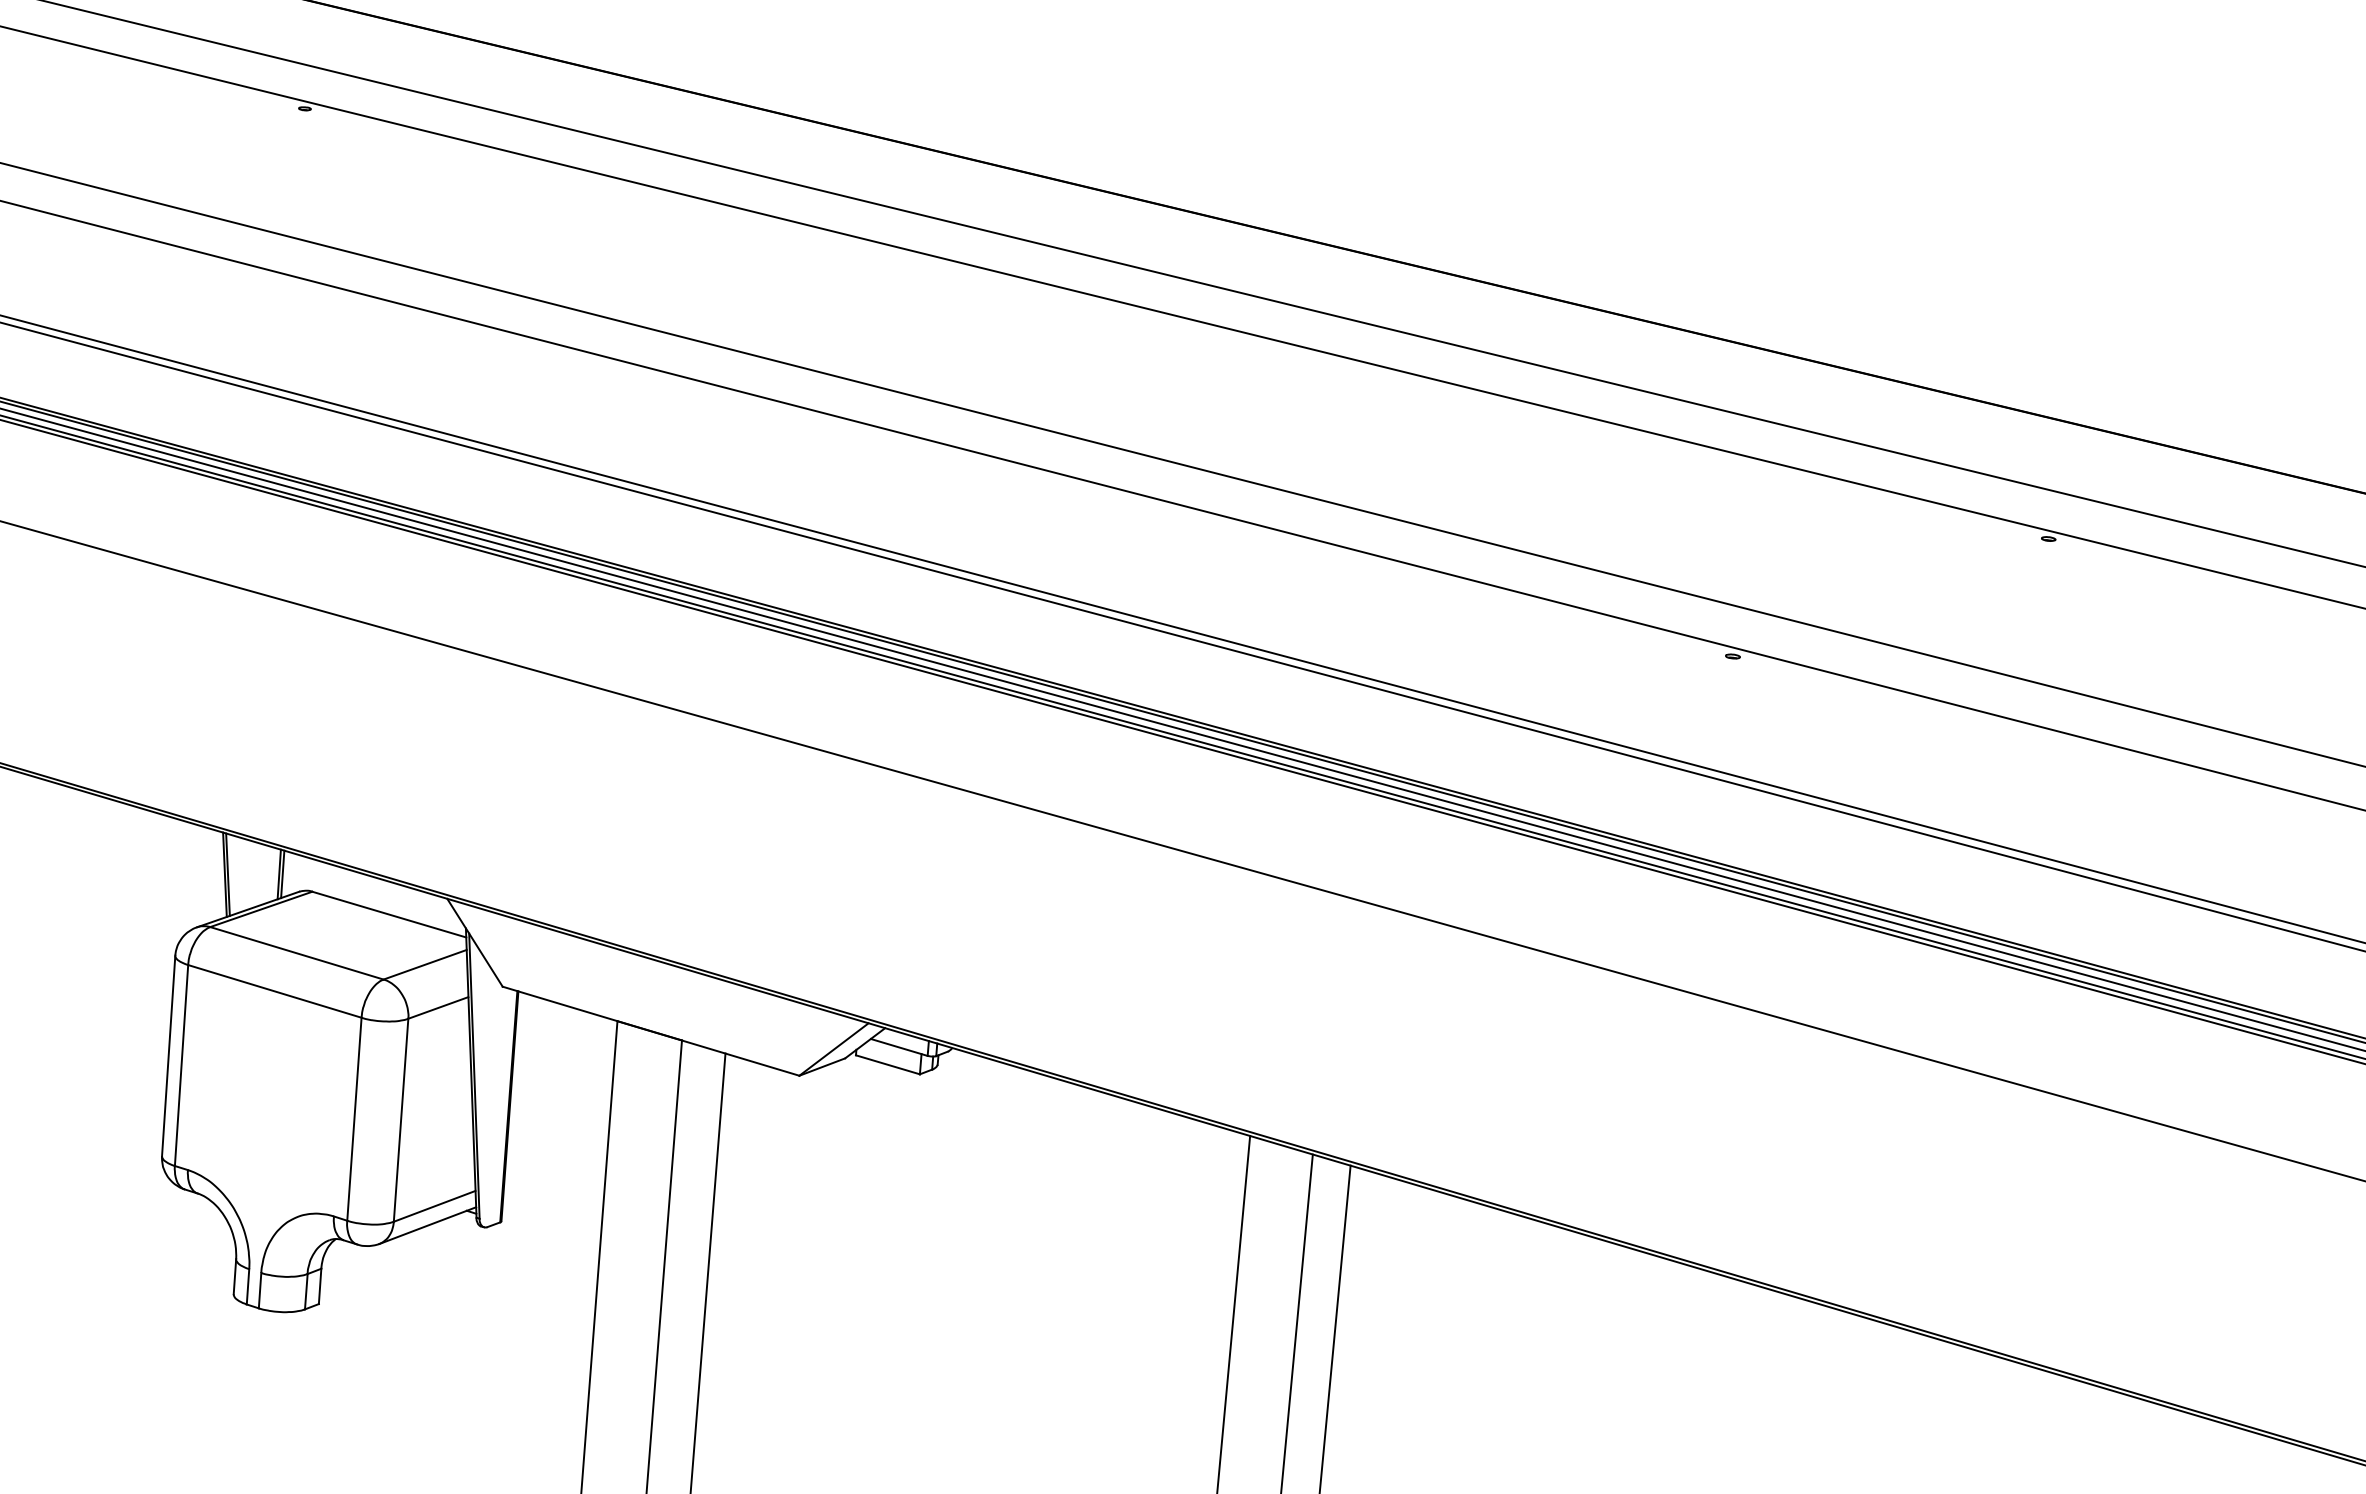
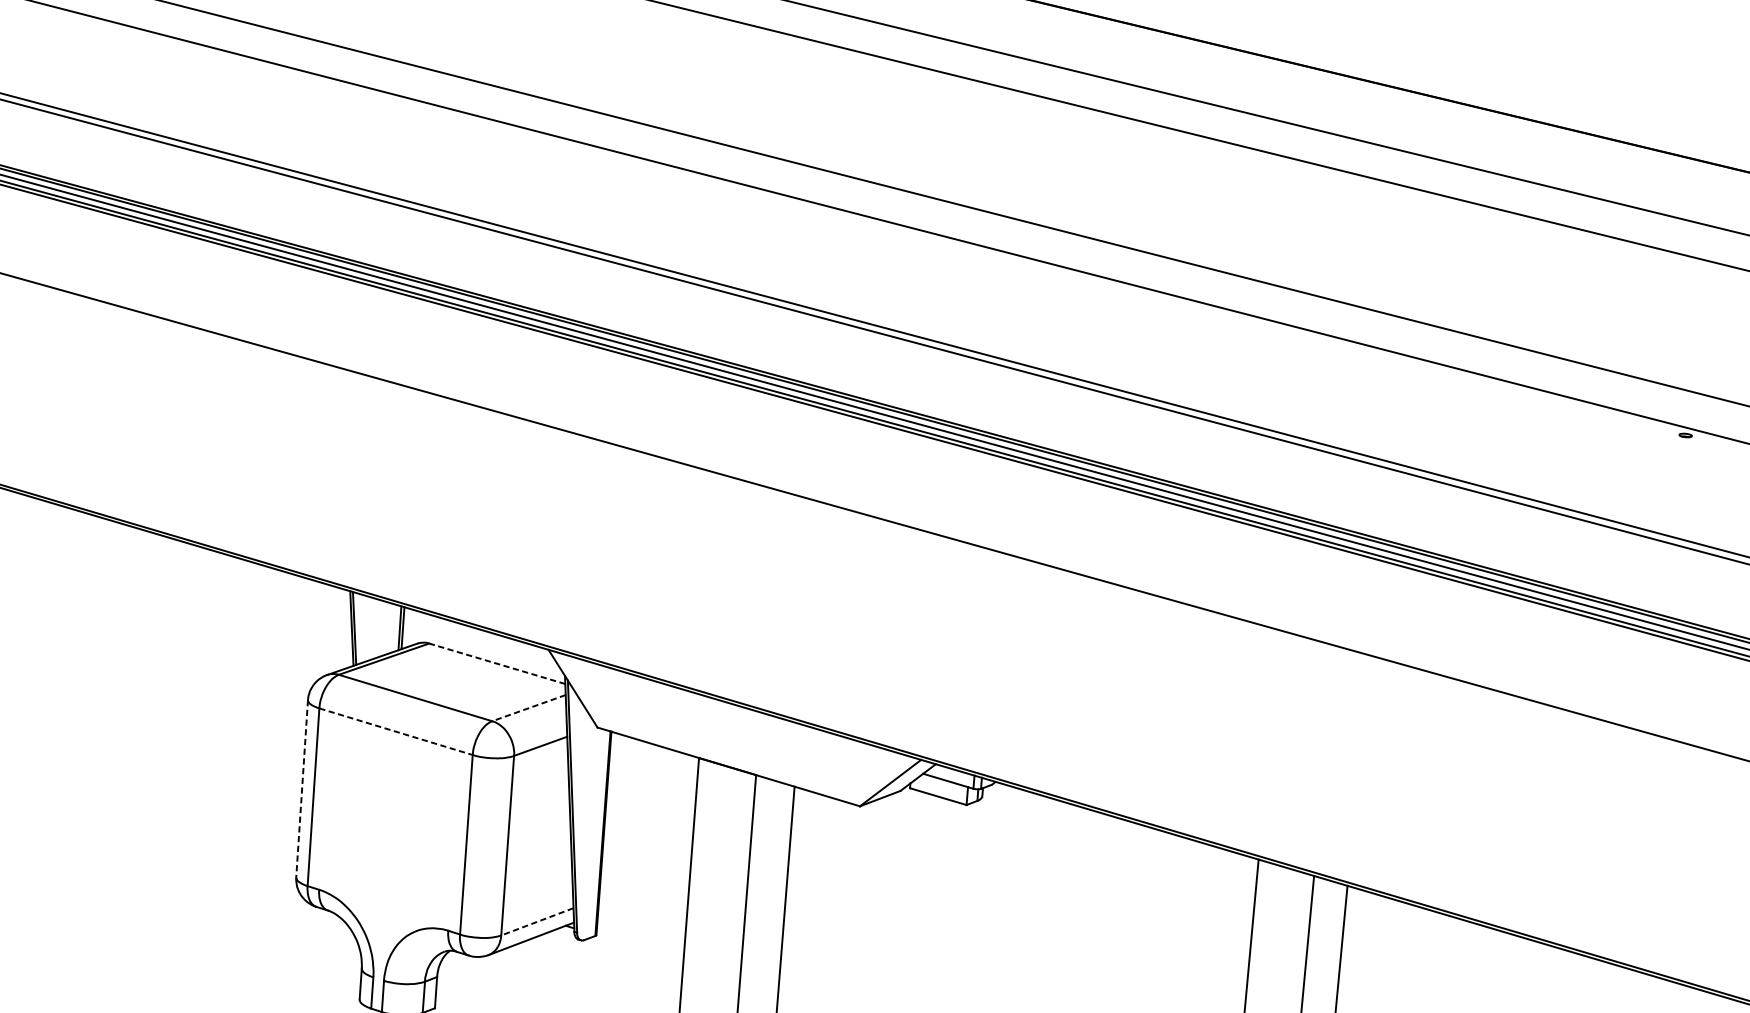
line: (388, 914) -> (496, 663), solid -> dashed
line: (424, 964) -> (528, 707), solid -> dashed
line: (274, 991) -> (395, 731), solid -> dashed
line: (168, 1056) -> (301, 789), solid -> dashed
line: (434, 1206) -> (537, 921), solid -> dashed

